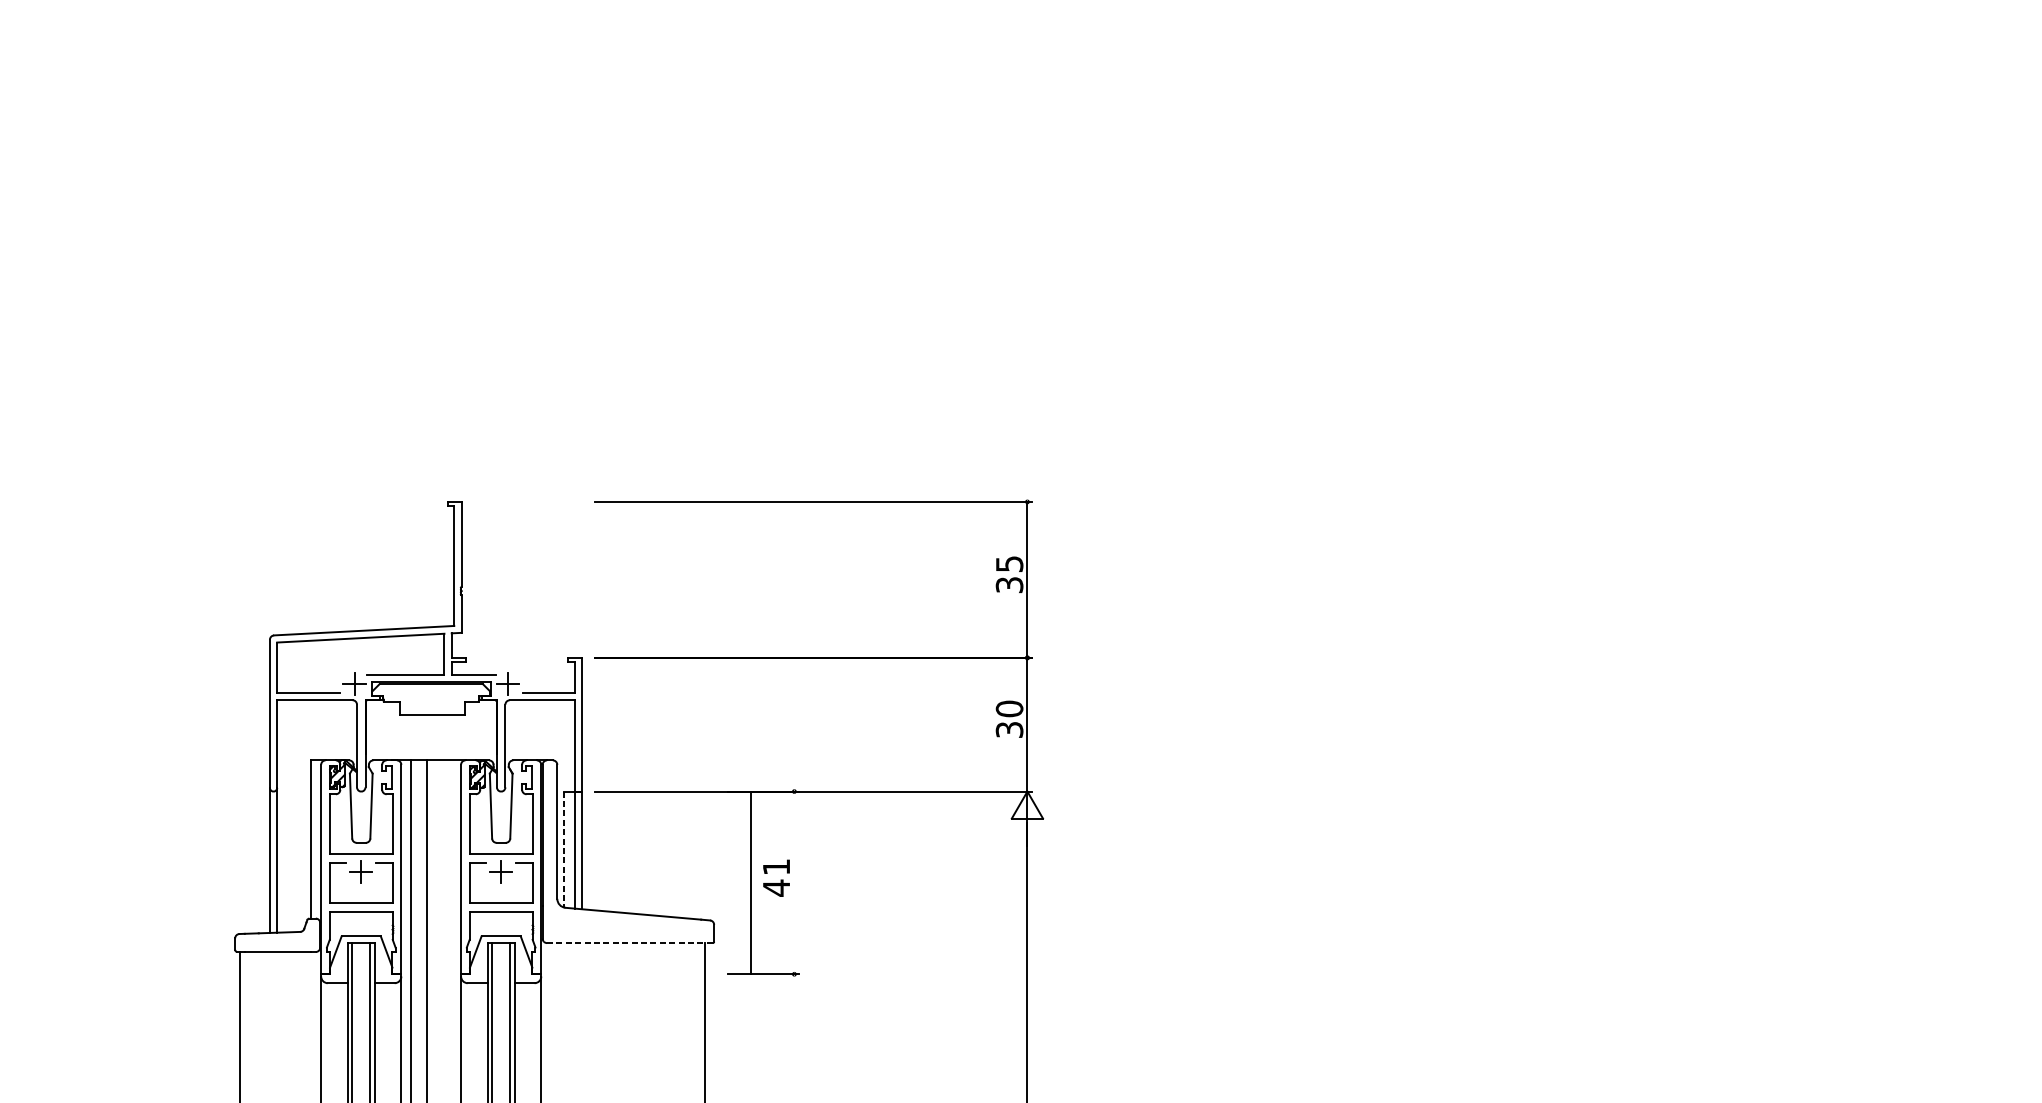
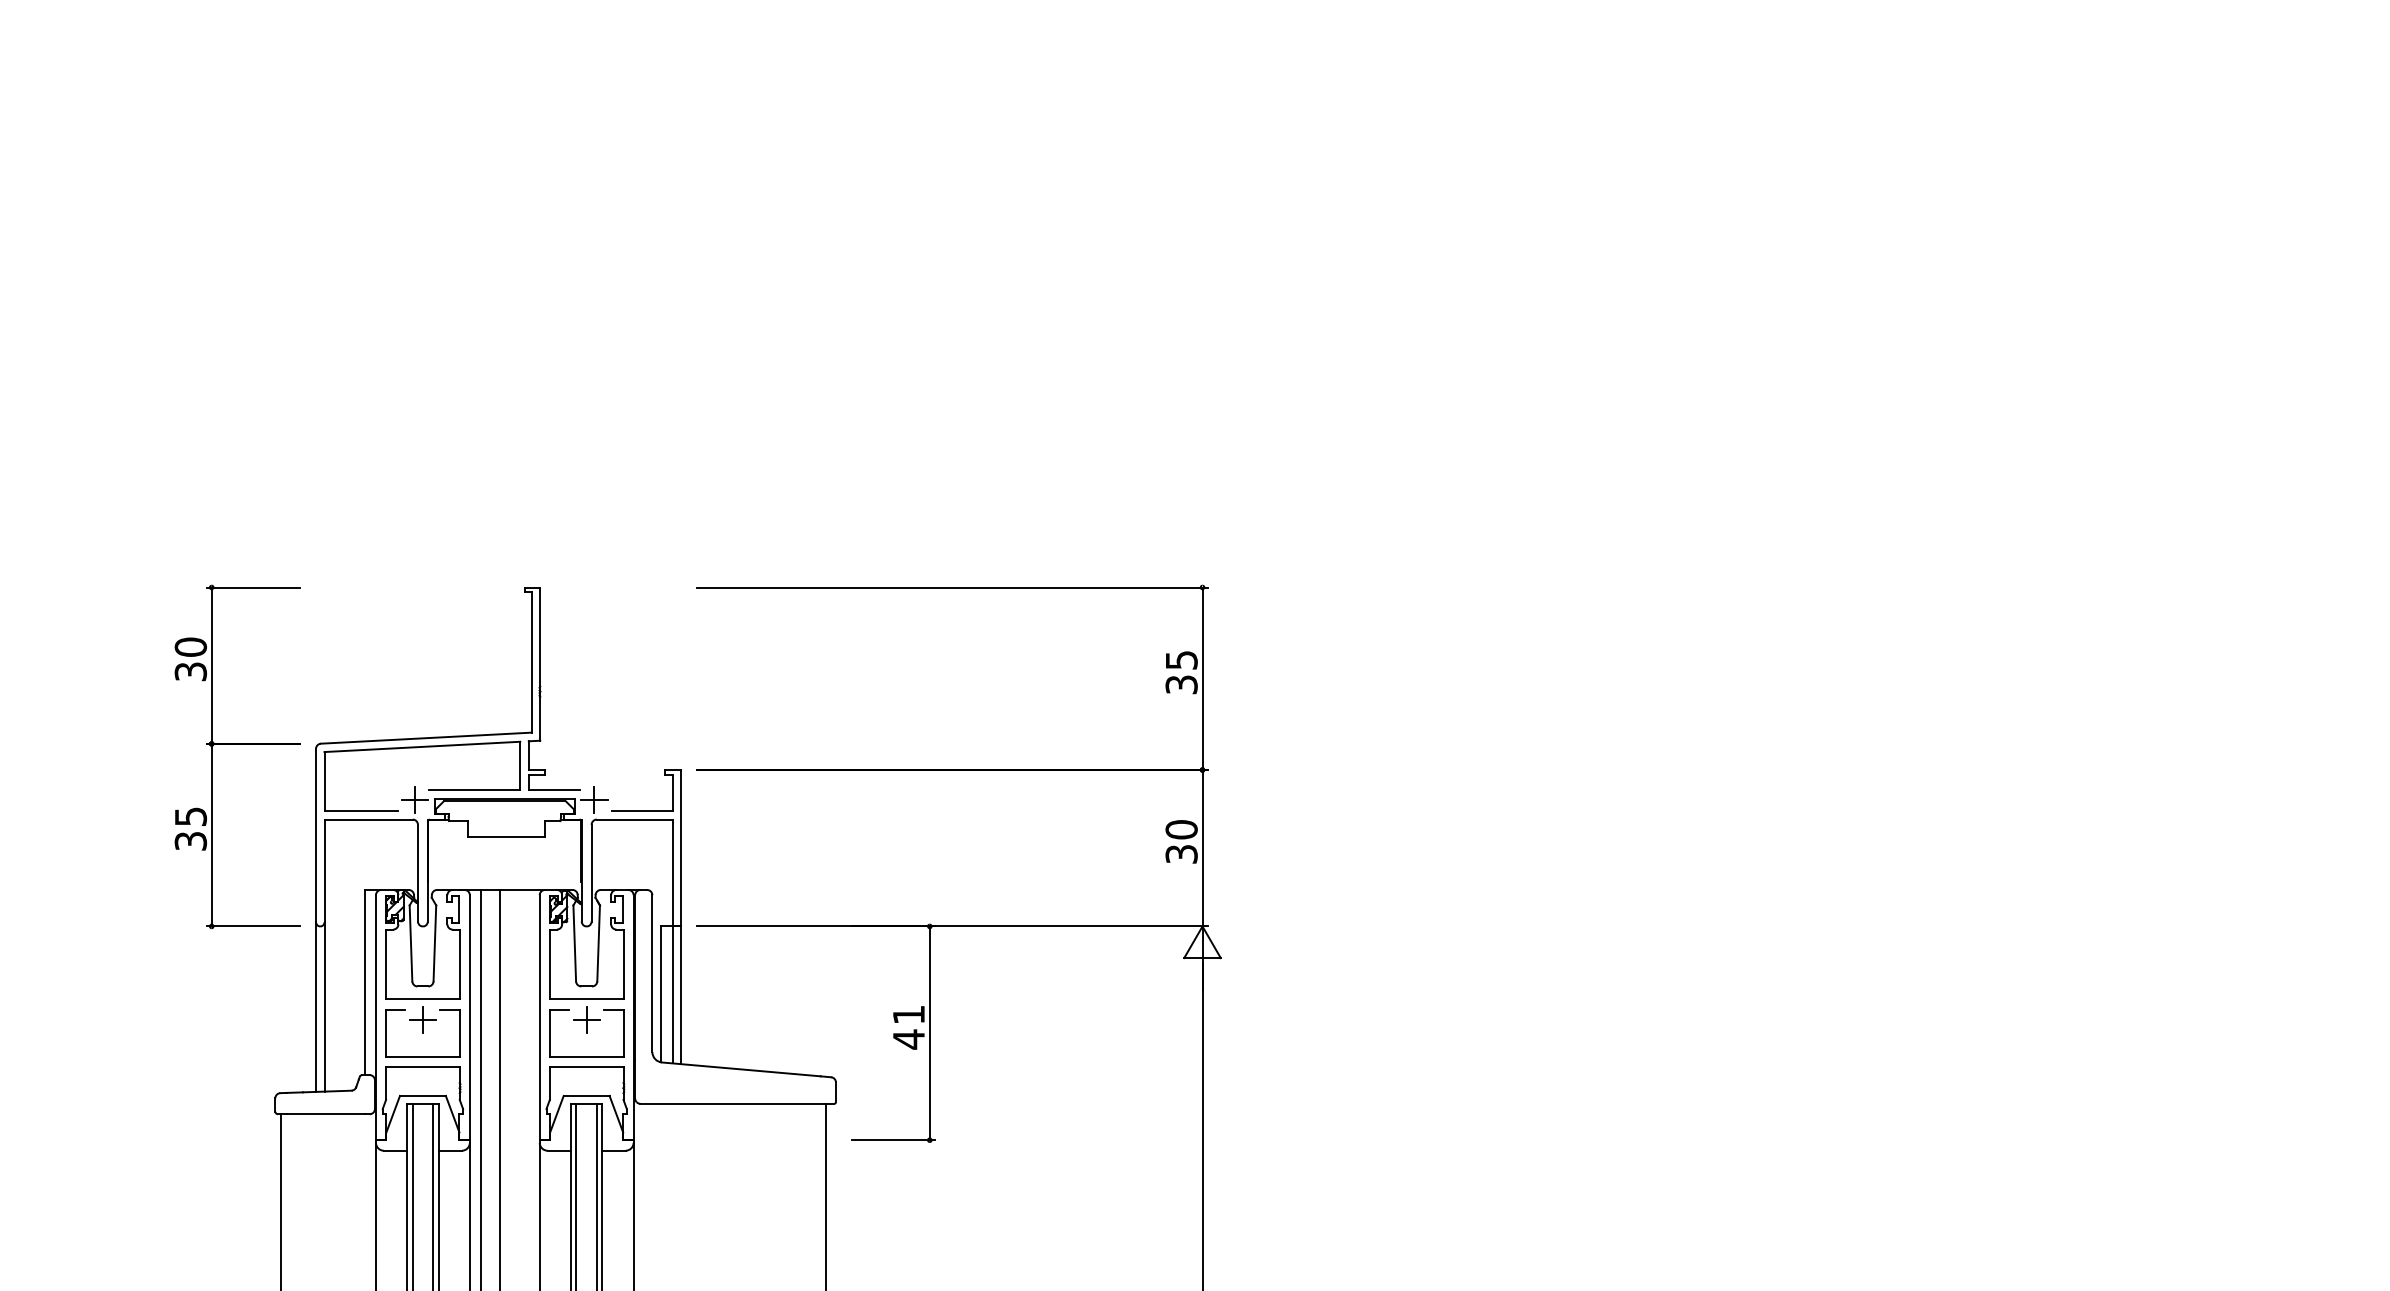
part: (202, 636) -> (237, 744), added
line: (564, 849) -> (660, 994), dashed -> solid
line: (750, 883) -> (929, 1033), moved
line: (630, 942) -> (737, 1103), dashed -> solid

